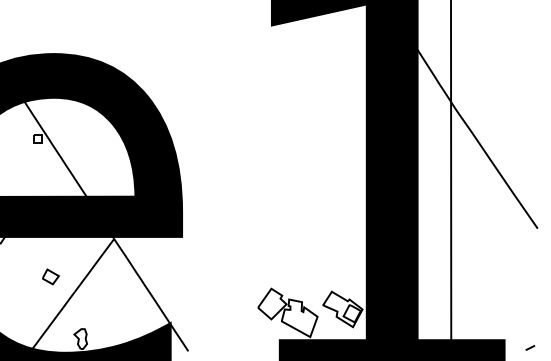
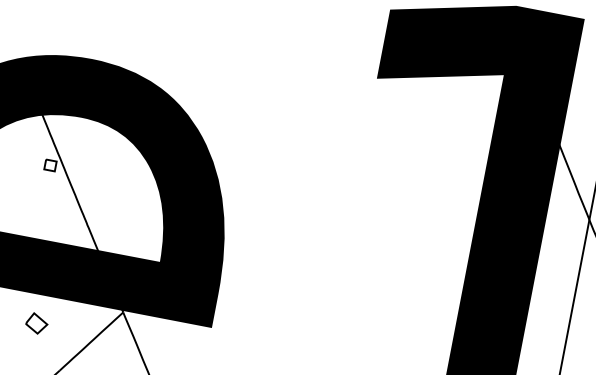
part: (50, 276) -> (36, 323), moved

